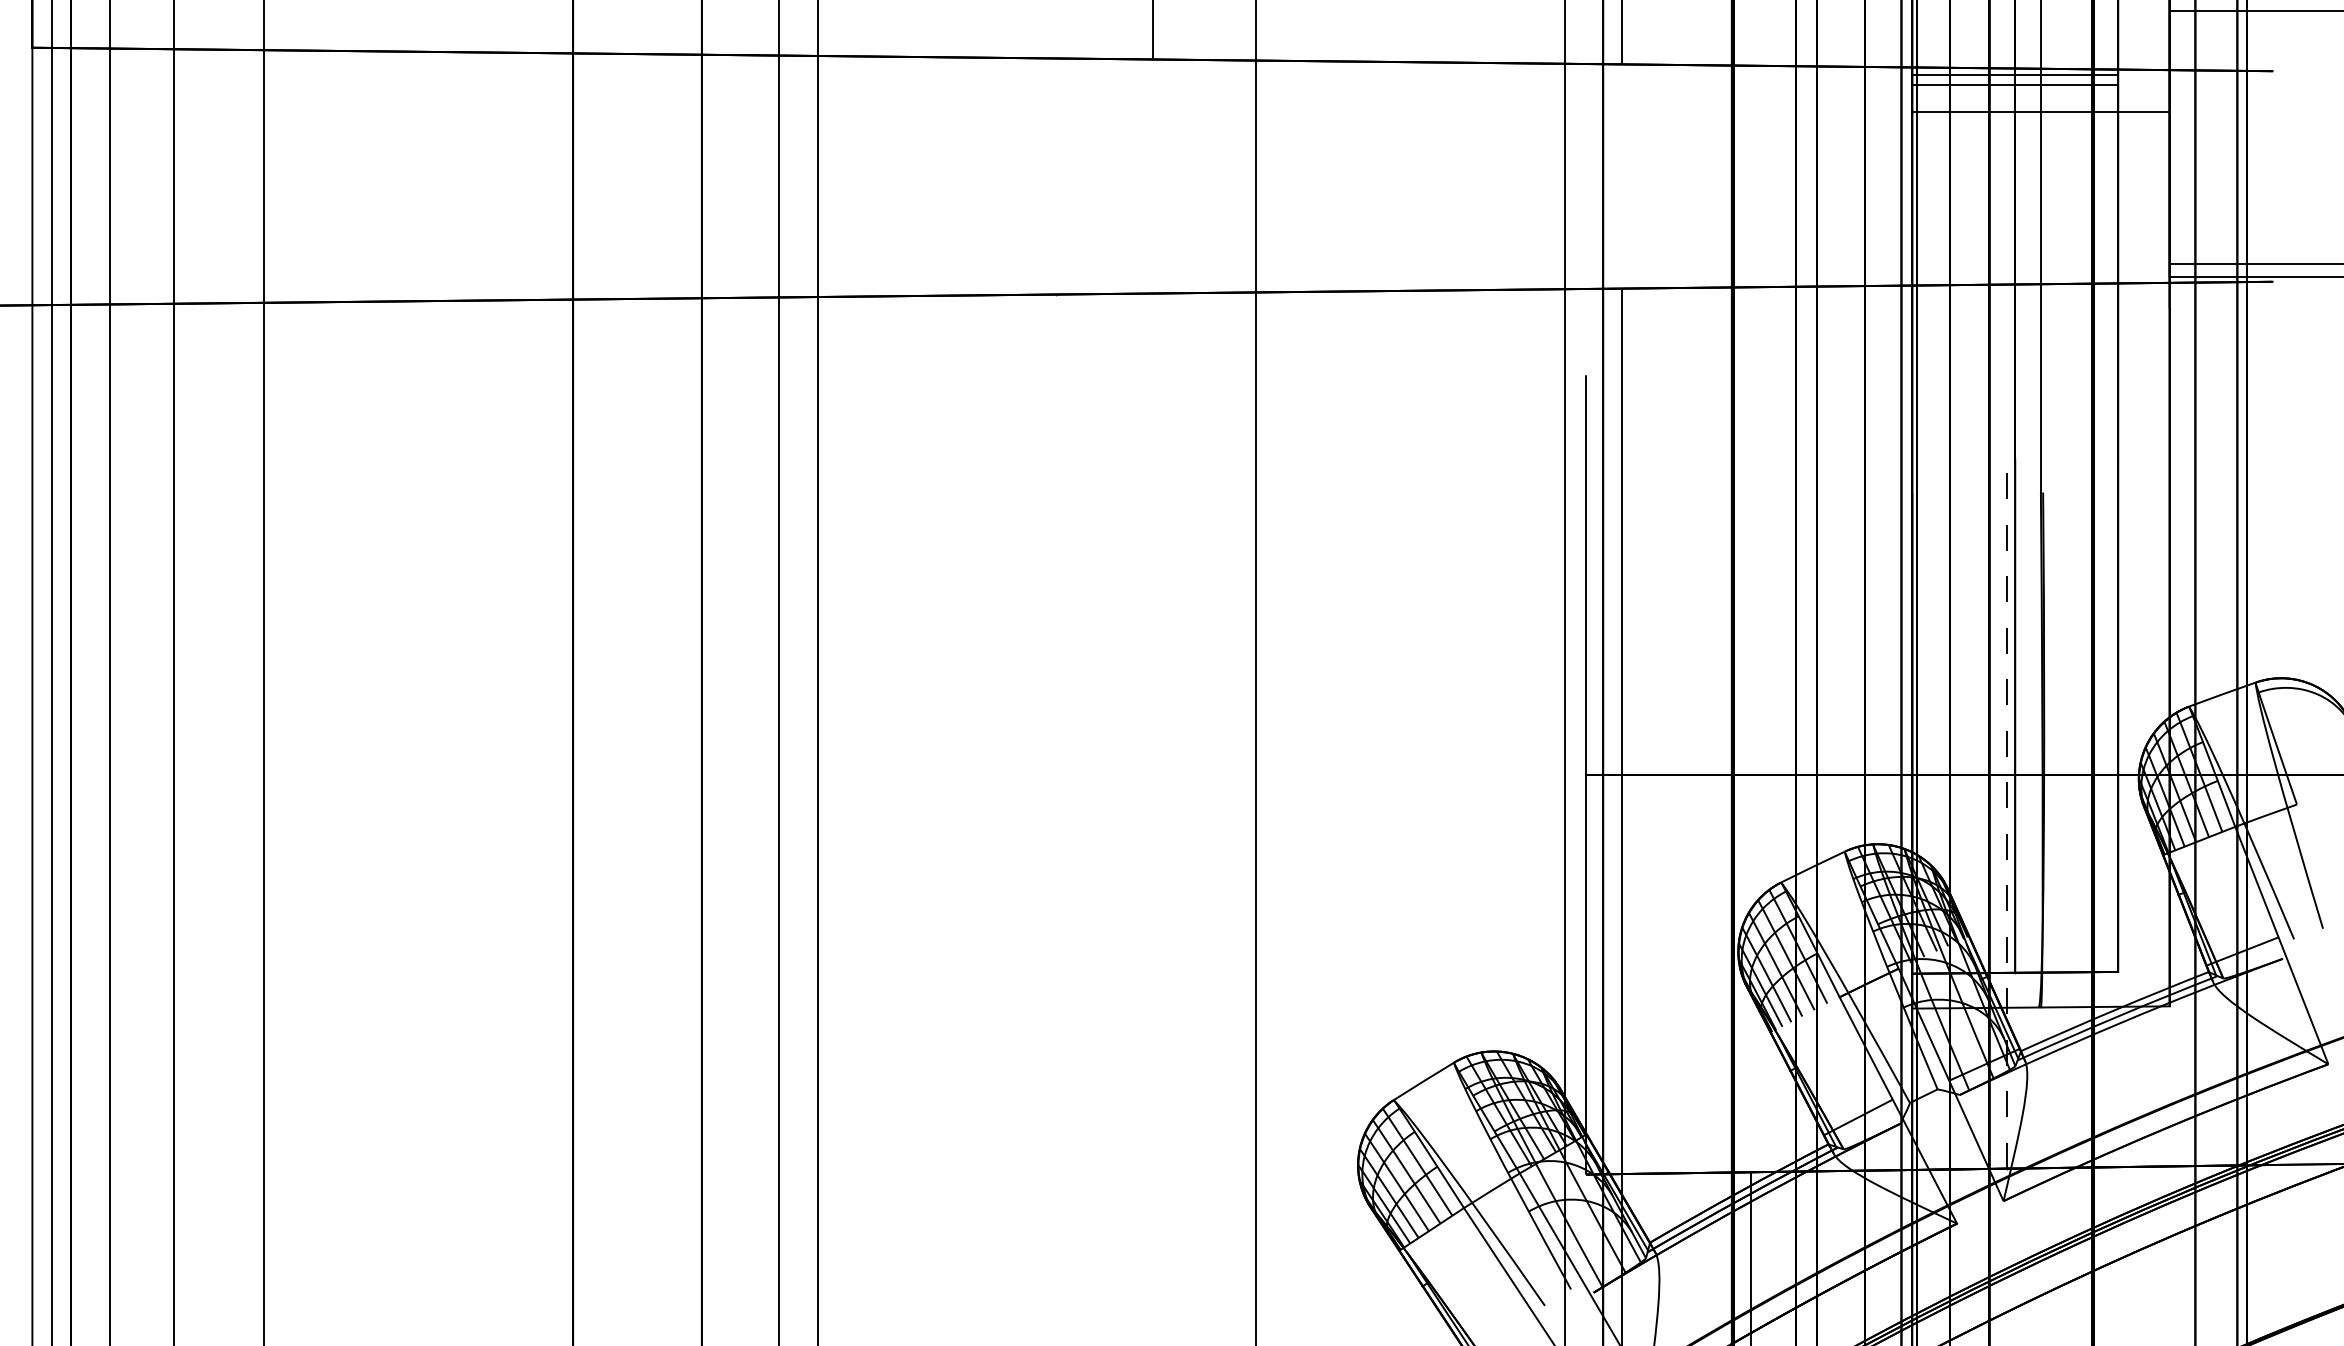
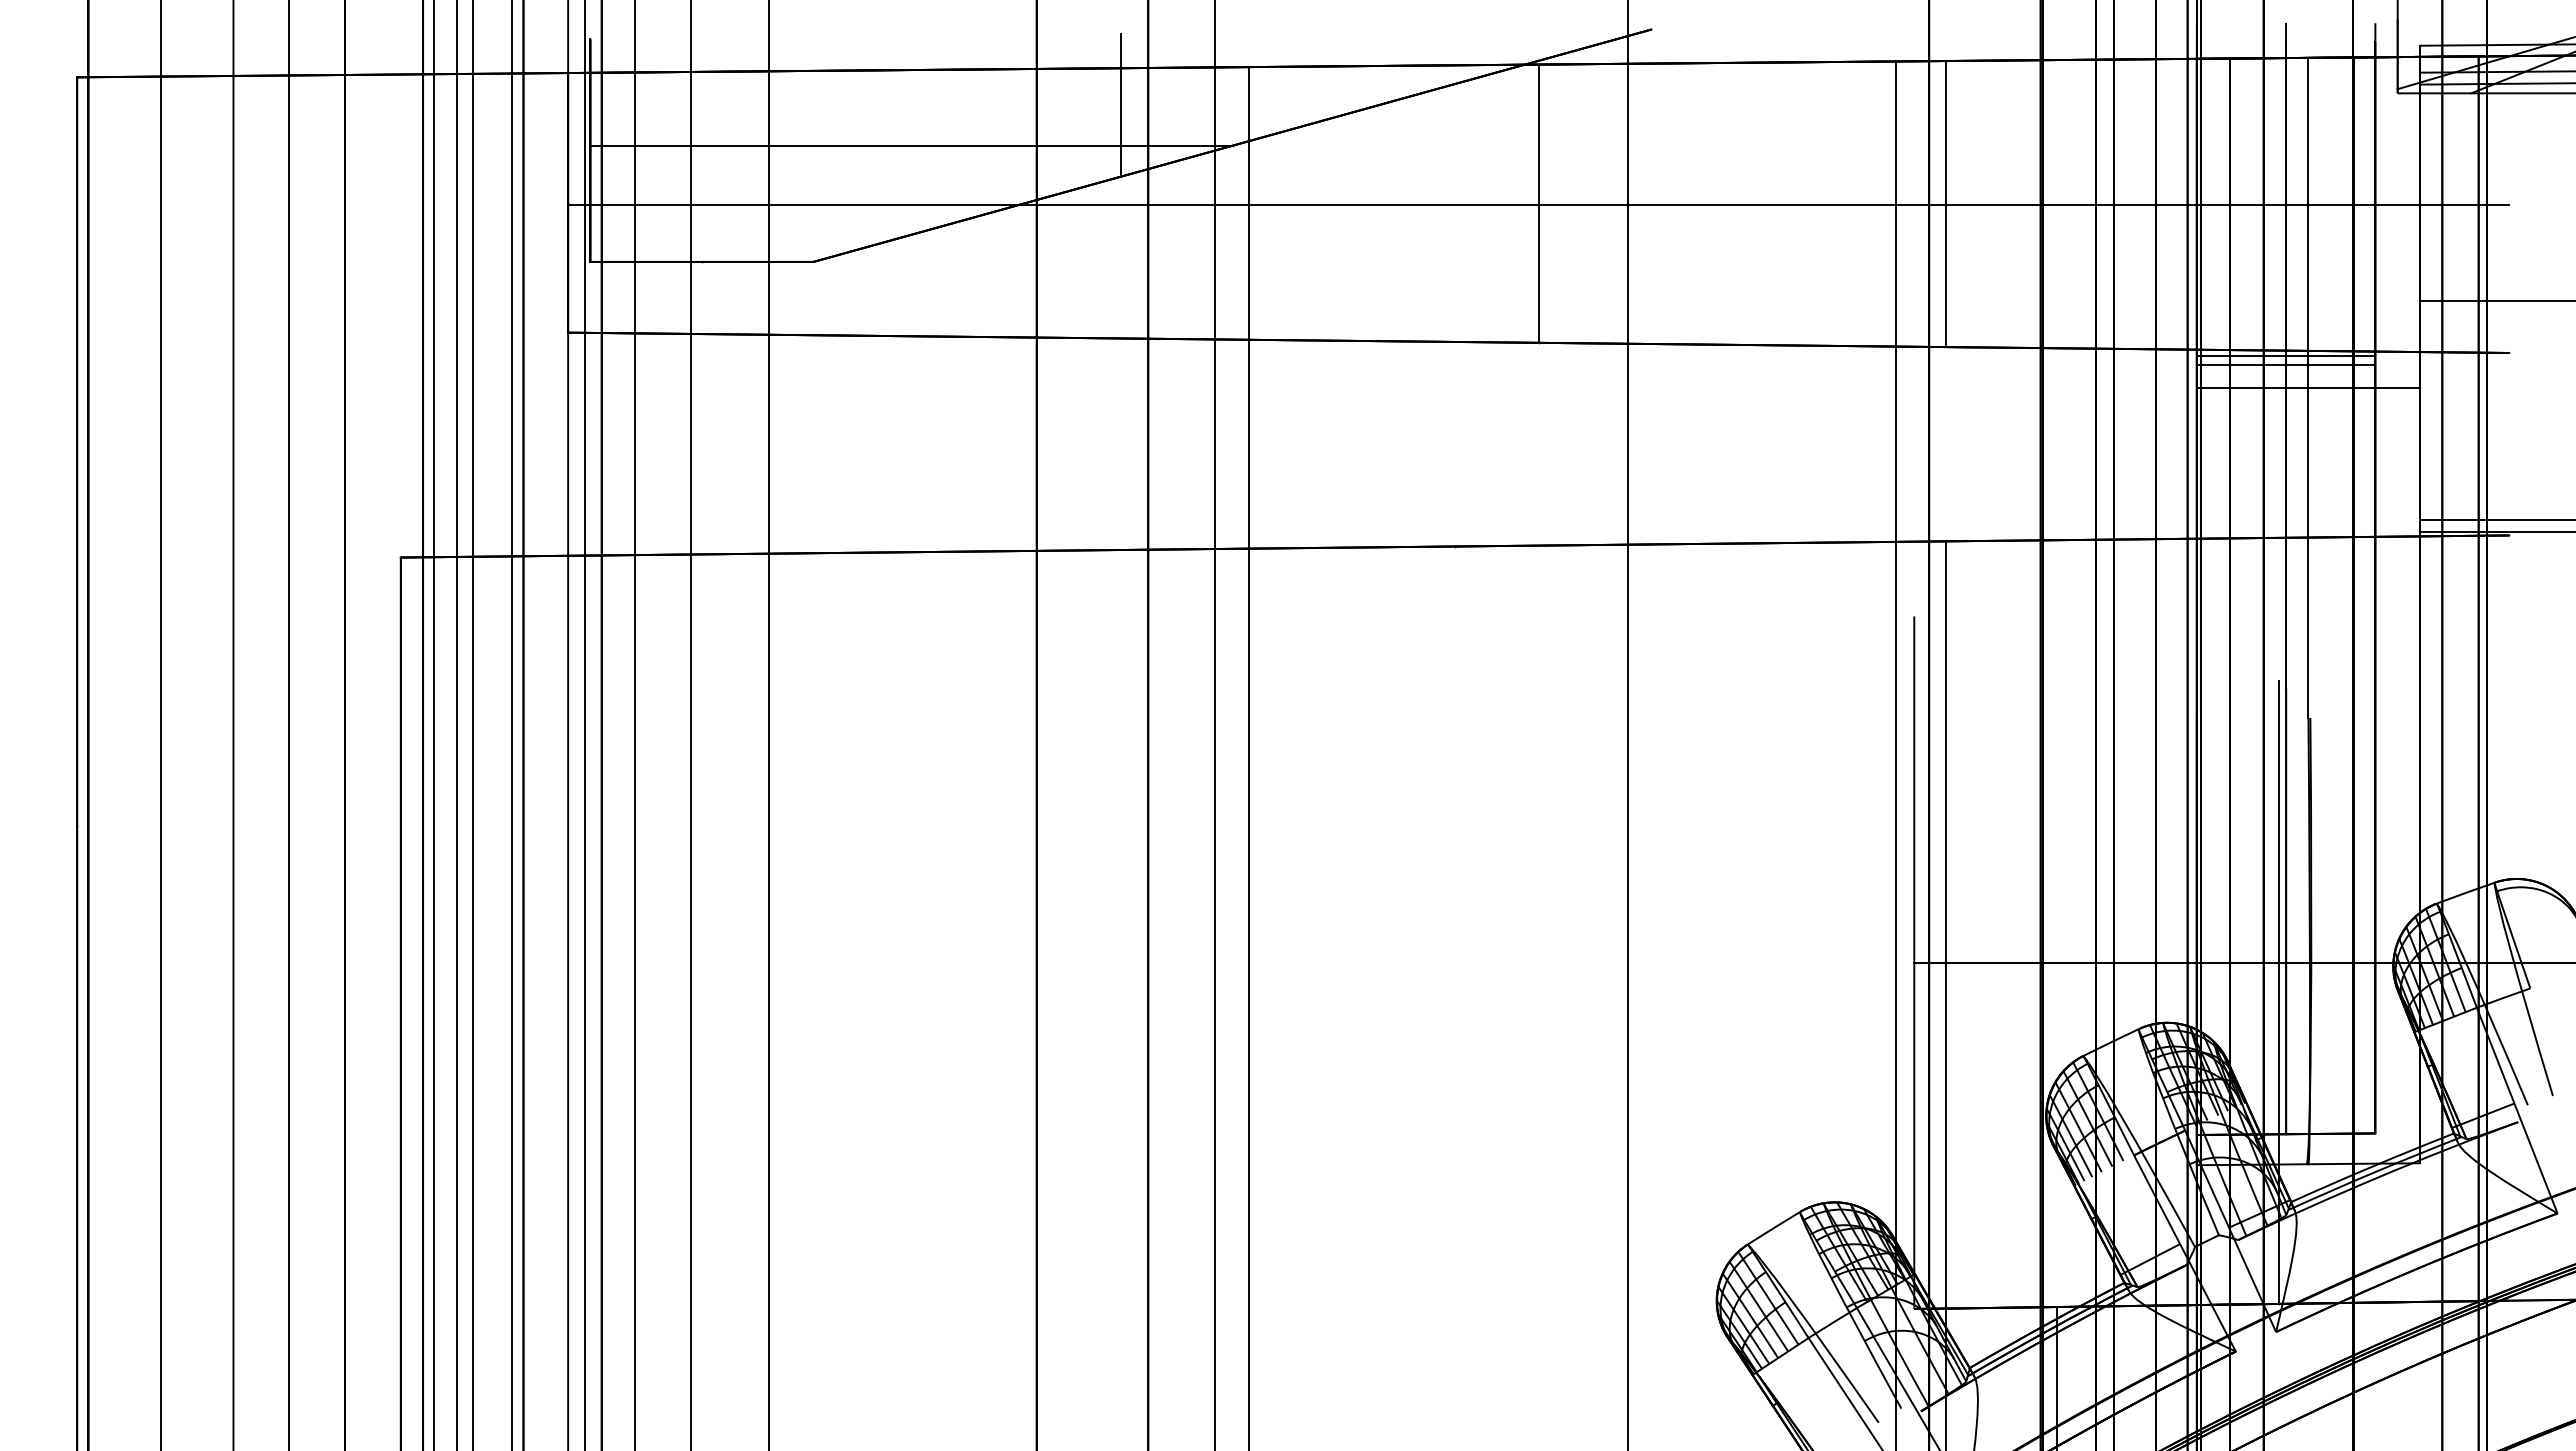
line: (2006, 809) -> (2278, 992), dashed -> solid

